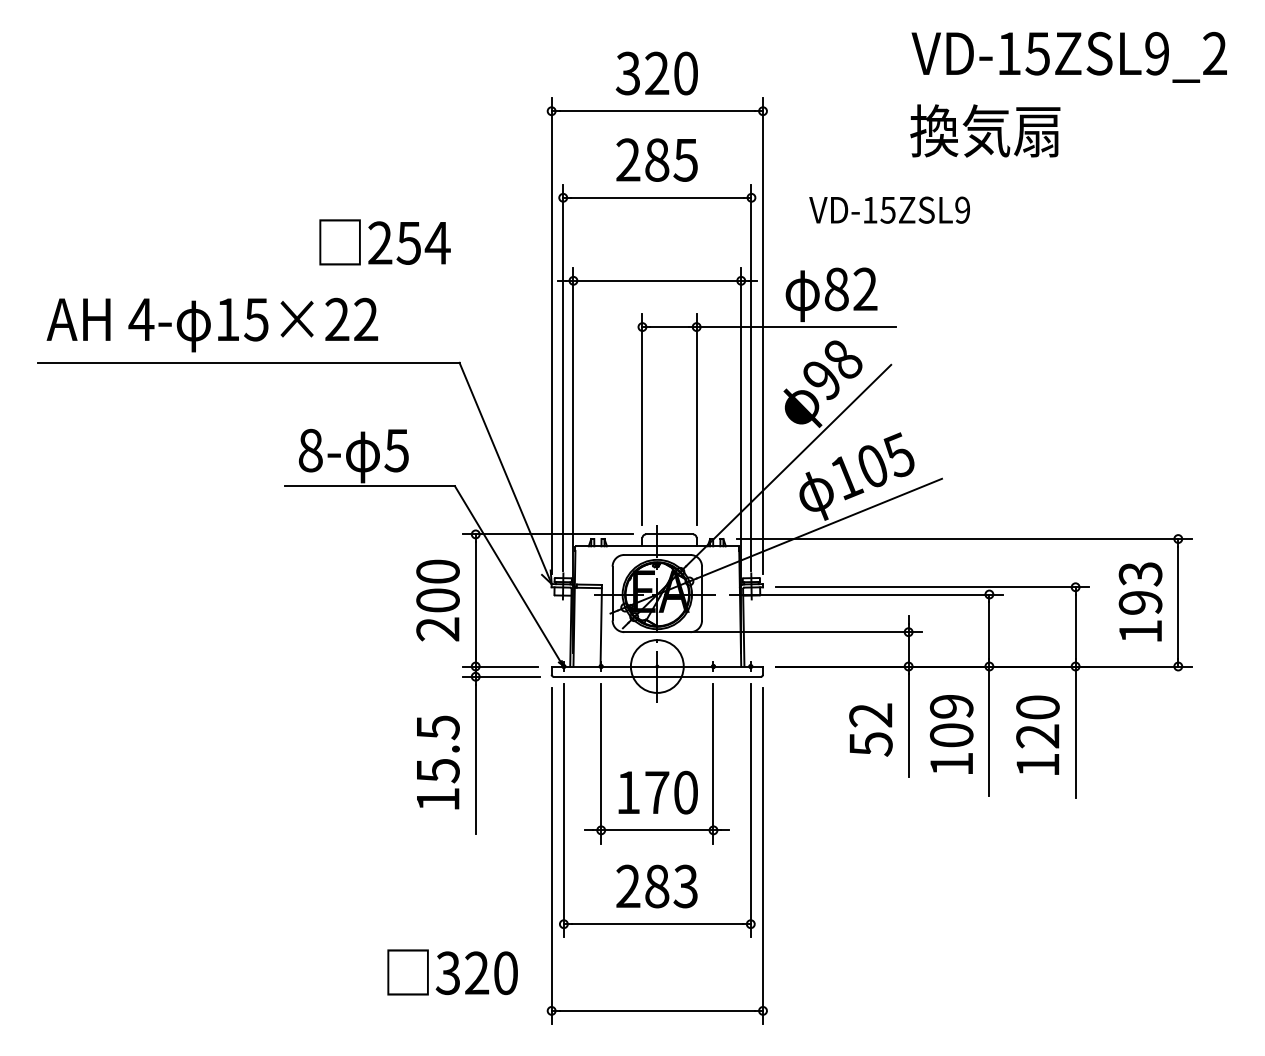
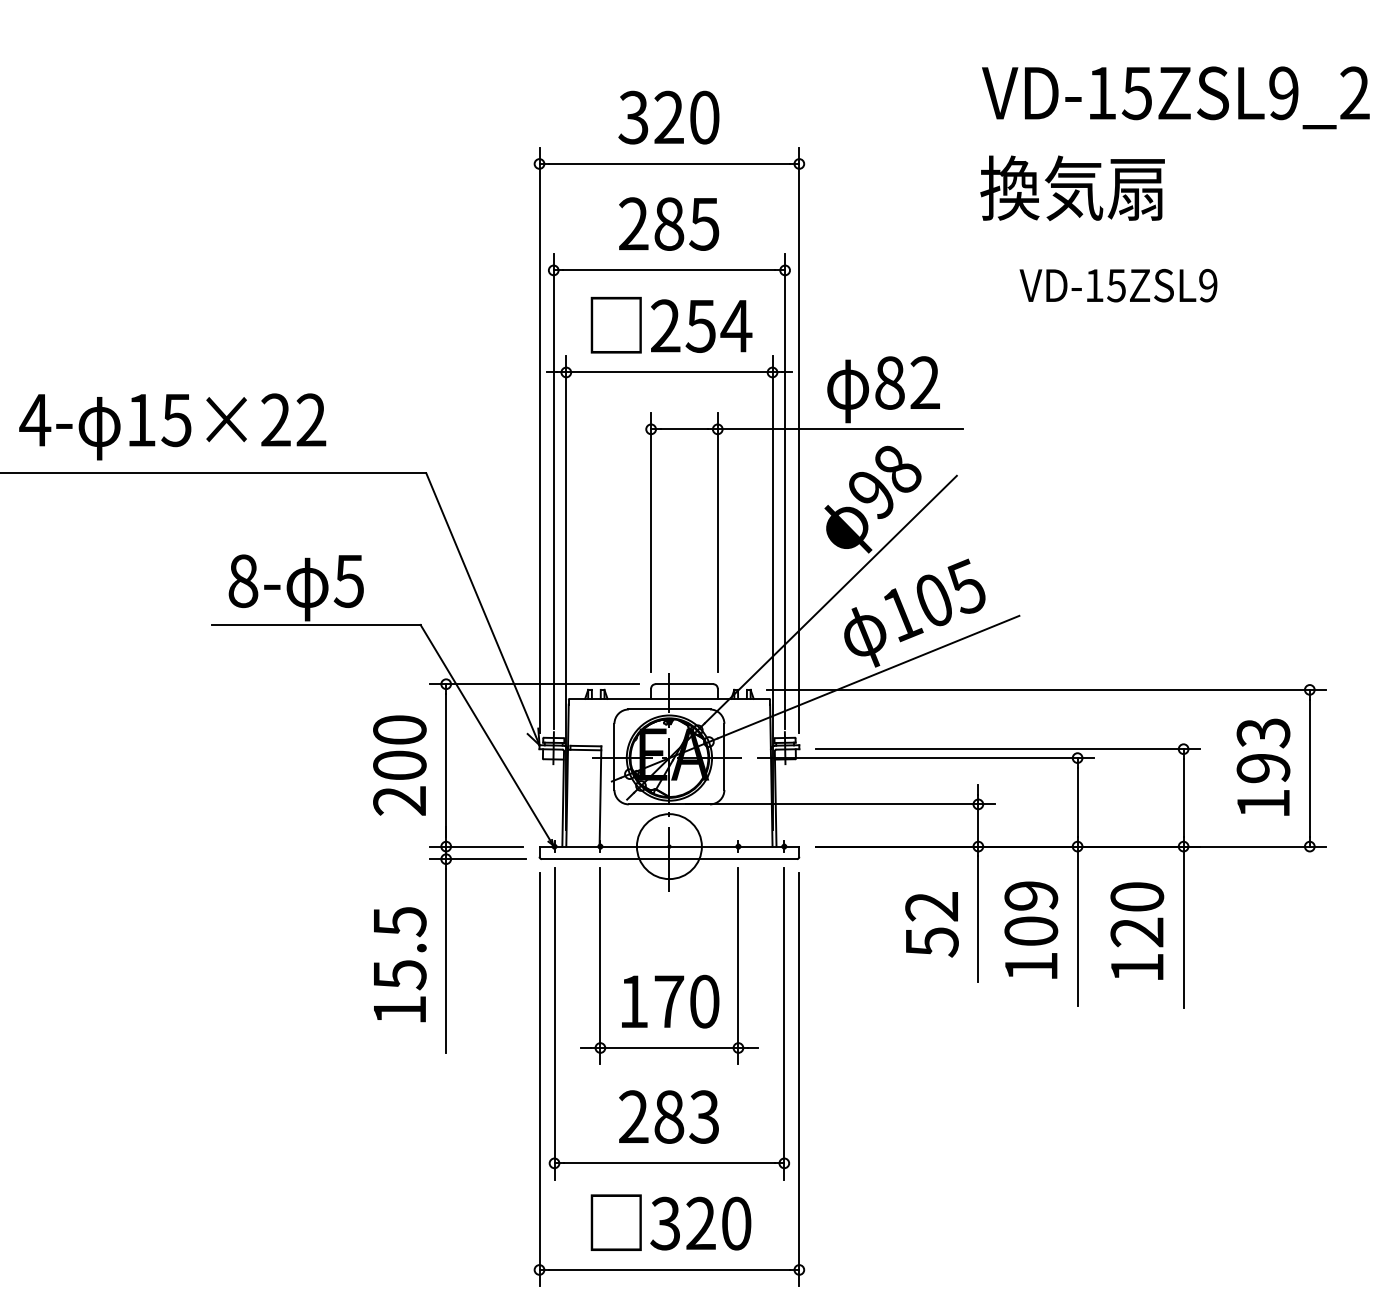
text: (889, 209) -> (1118, 284), moved
text: (384, 242) -> (670, 325), moved
text: (452, 972) -> (670, 1222), moved

